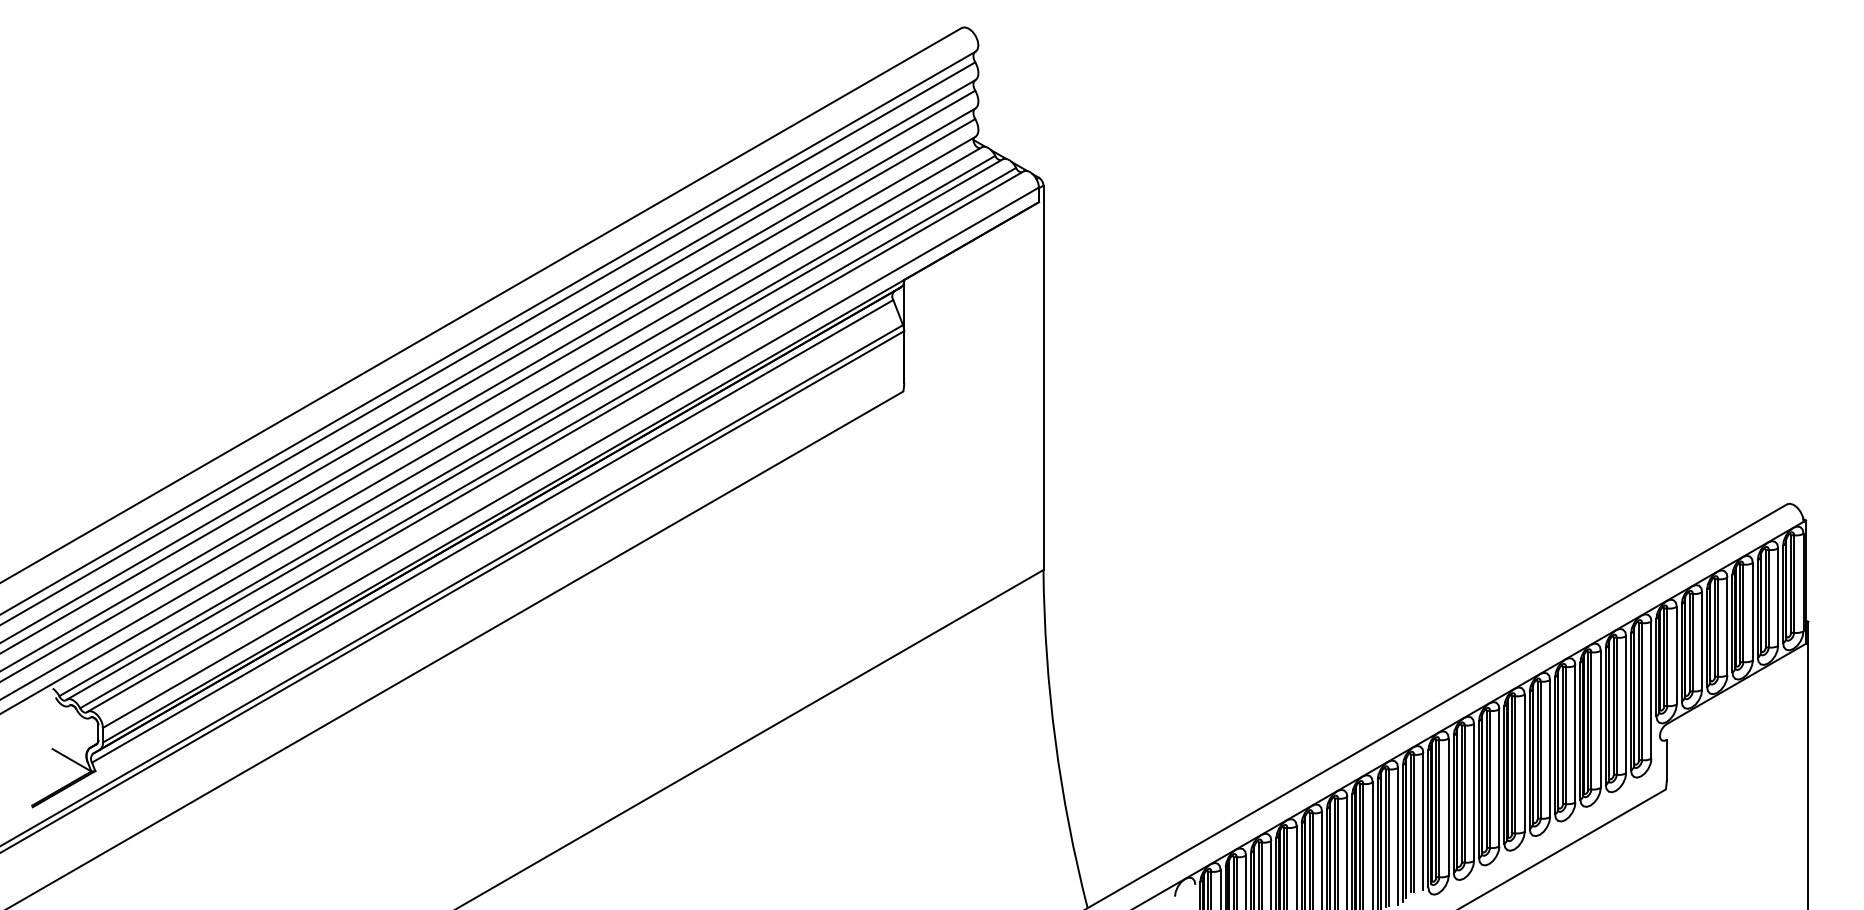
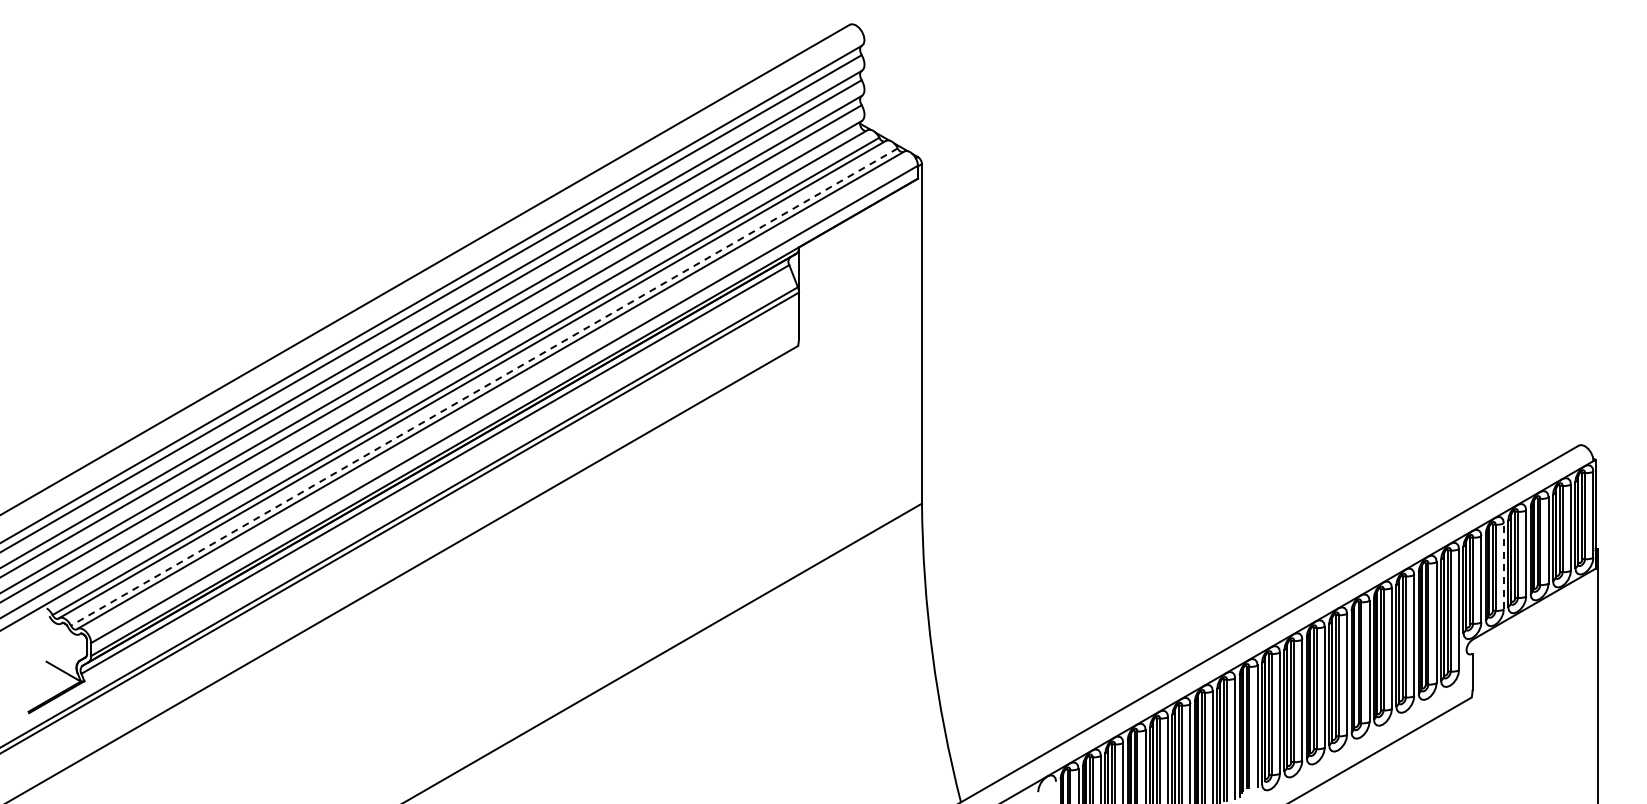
line: (547, 438) -> (483, 387), solid -> dashed
line: (1701, 640) -> (1503, 565), solid -> dashed

